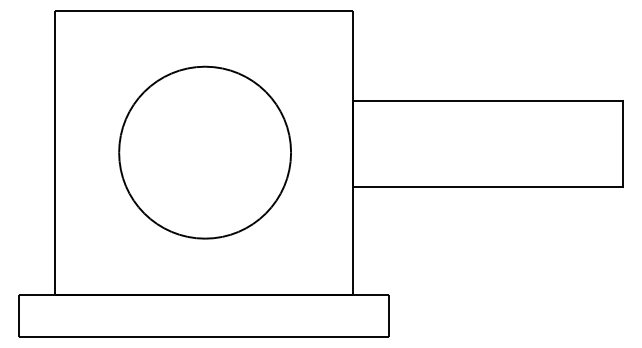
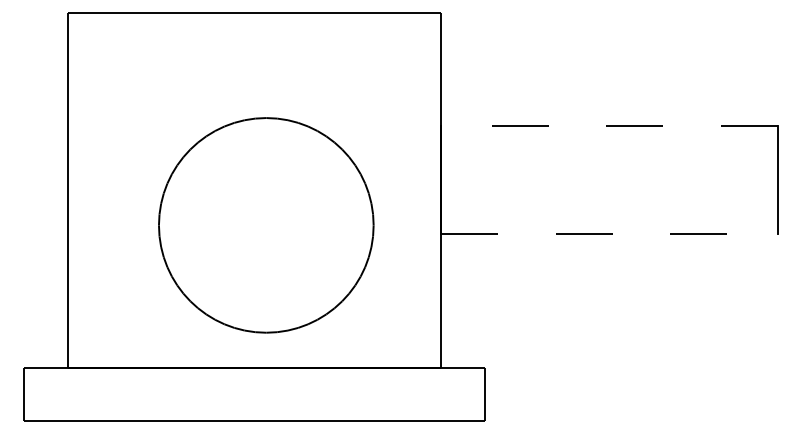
line: (487, 101) -> (609, 126), solid -> dashed
circle: (205, 152) -> (266, 225), moved
line: (488, 187) -> (610, 233), solid -> dashed

